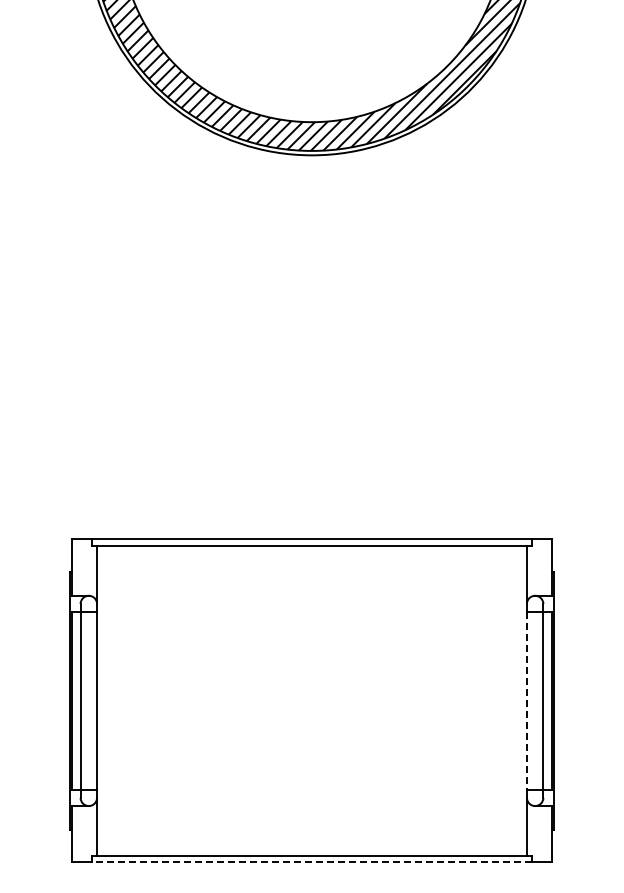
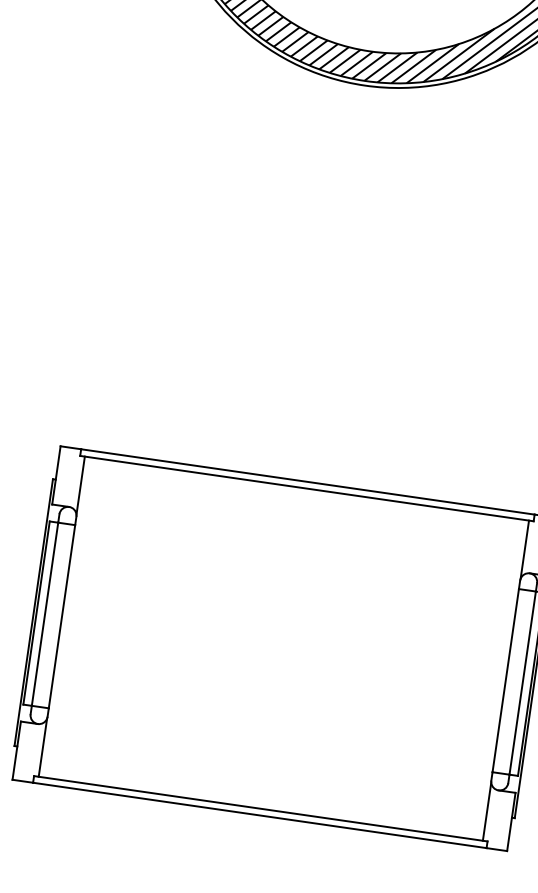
line: (526, 700) -> (505, 680), dashed -> solid
line: (312, 862) -> (260, 815), dashed -> solid

